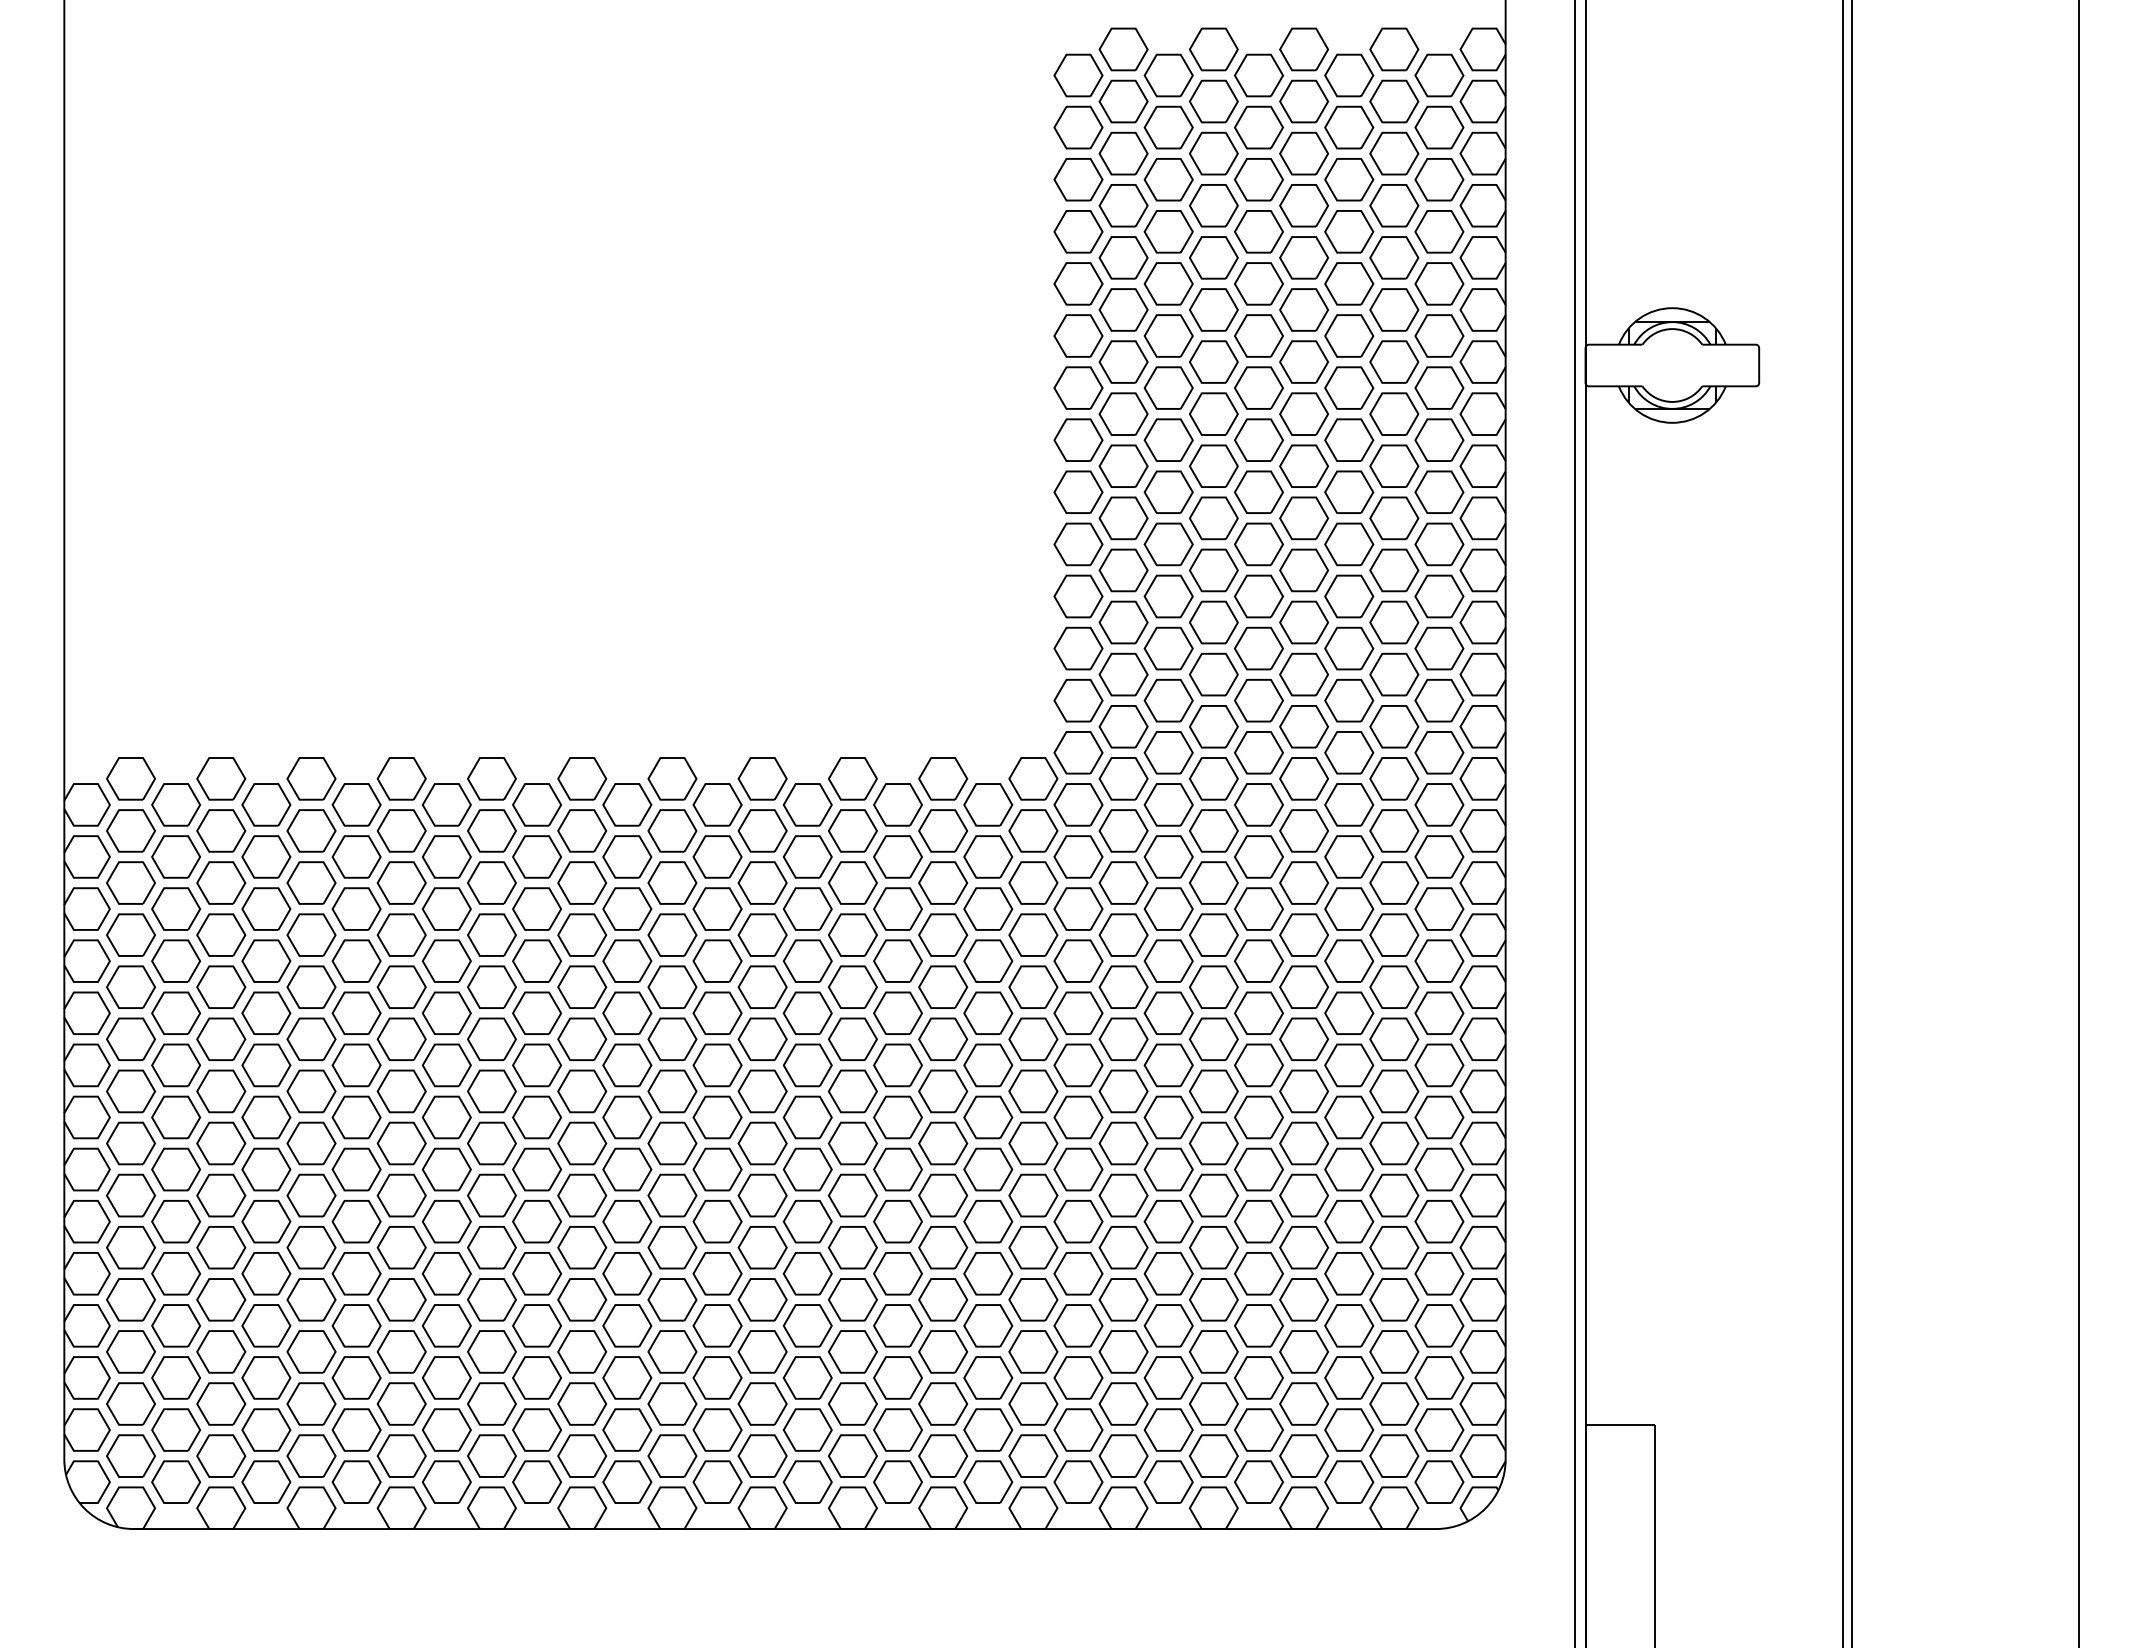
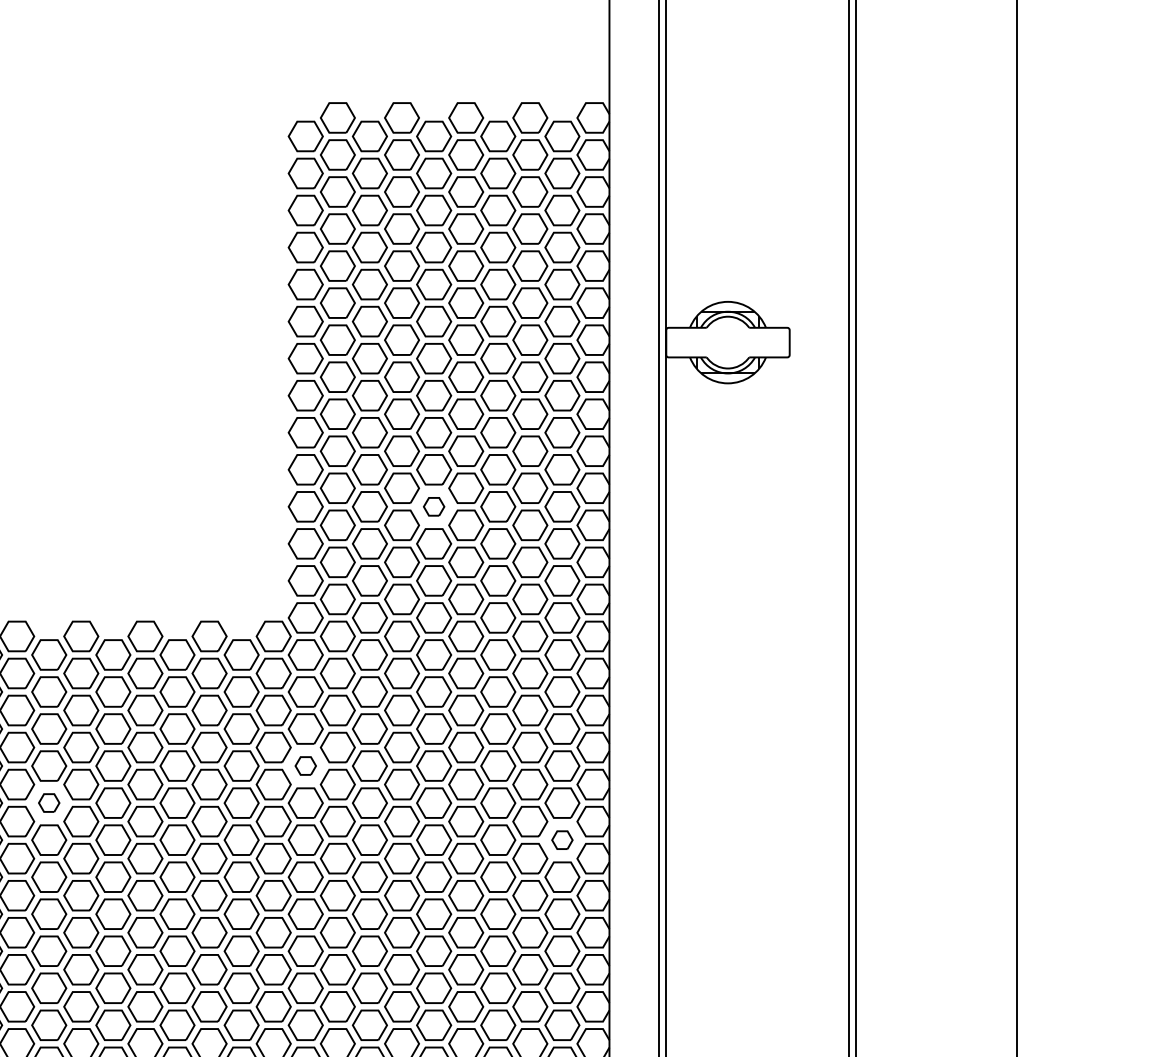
part: (1258, 596) -> (433, 506), size x0.6
part: (1078, 960) -> (305, 765), size x0.6
part: (717, 1012) -> (49, 802), size x0.6
part: (1439, 1065) -> (562, 840), size x0.6

